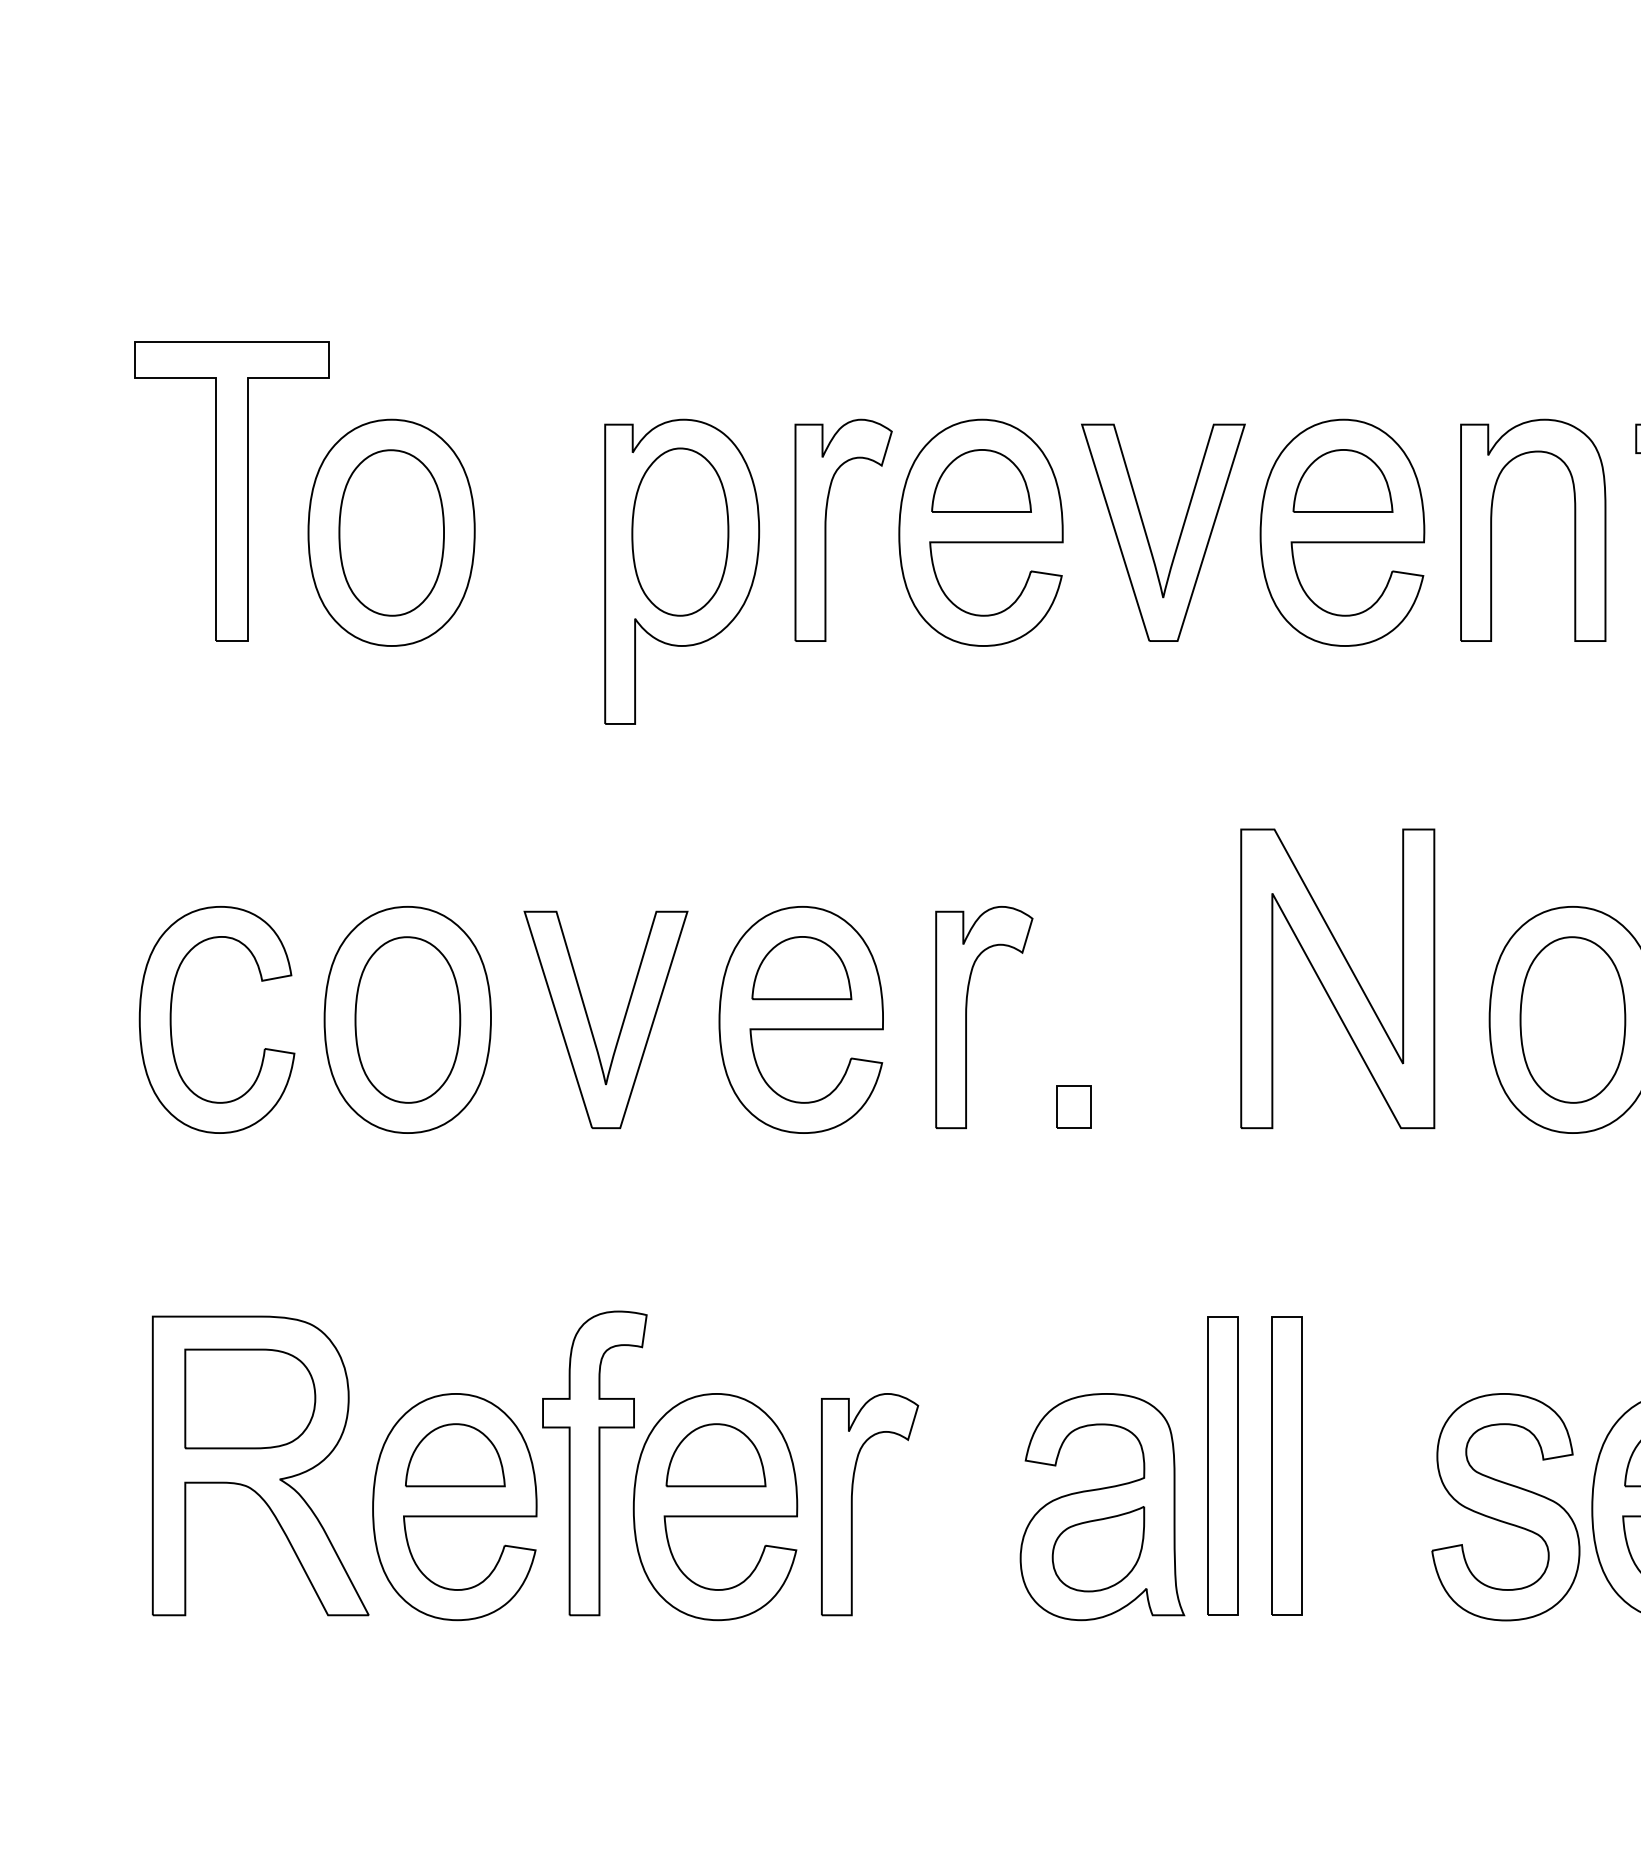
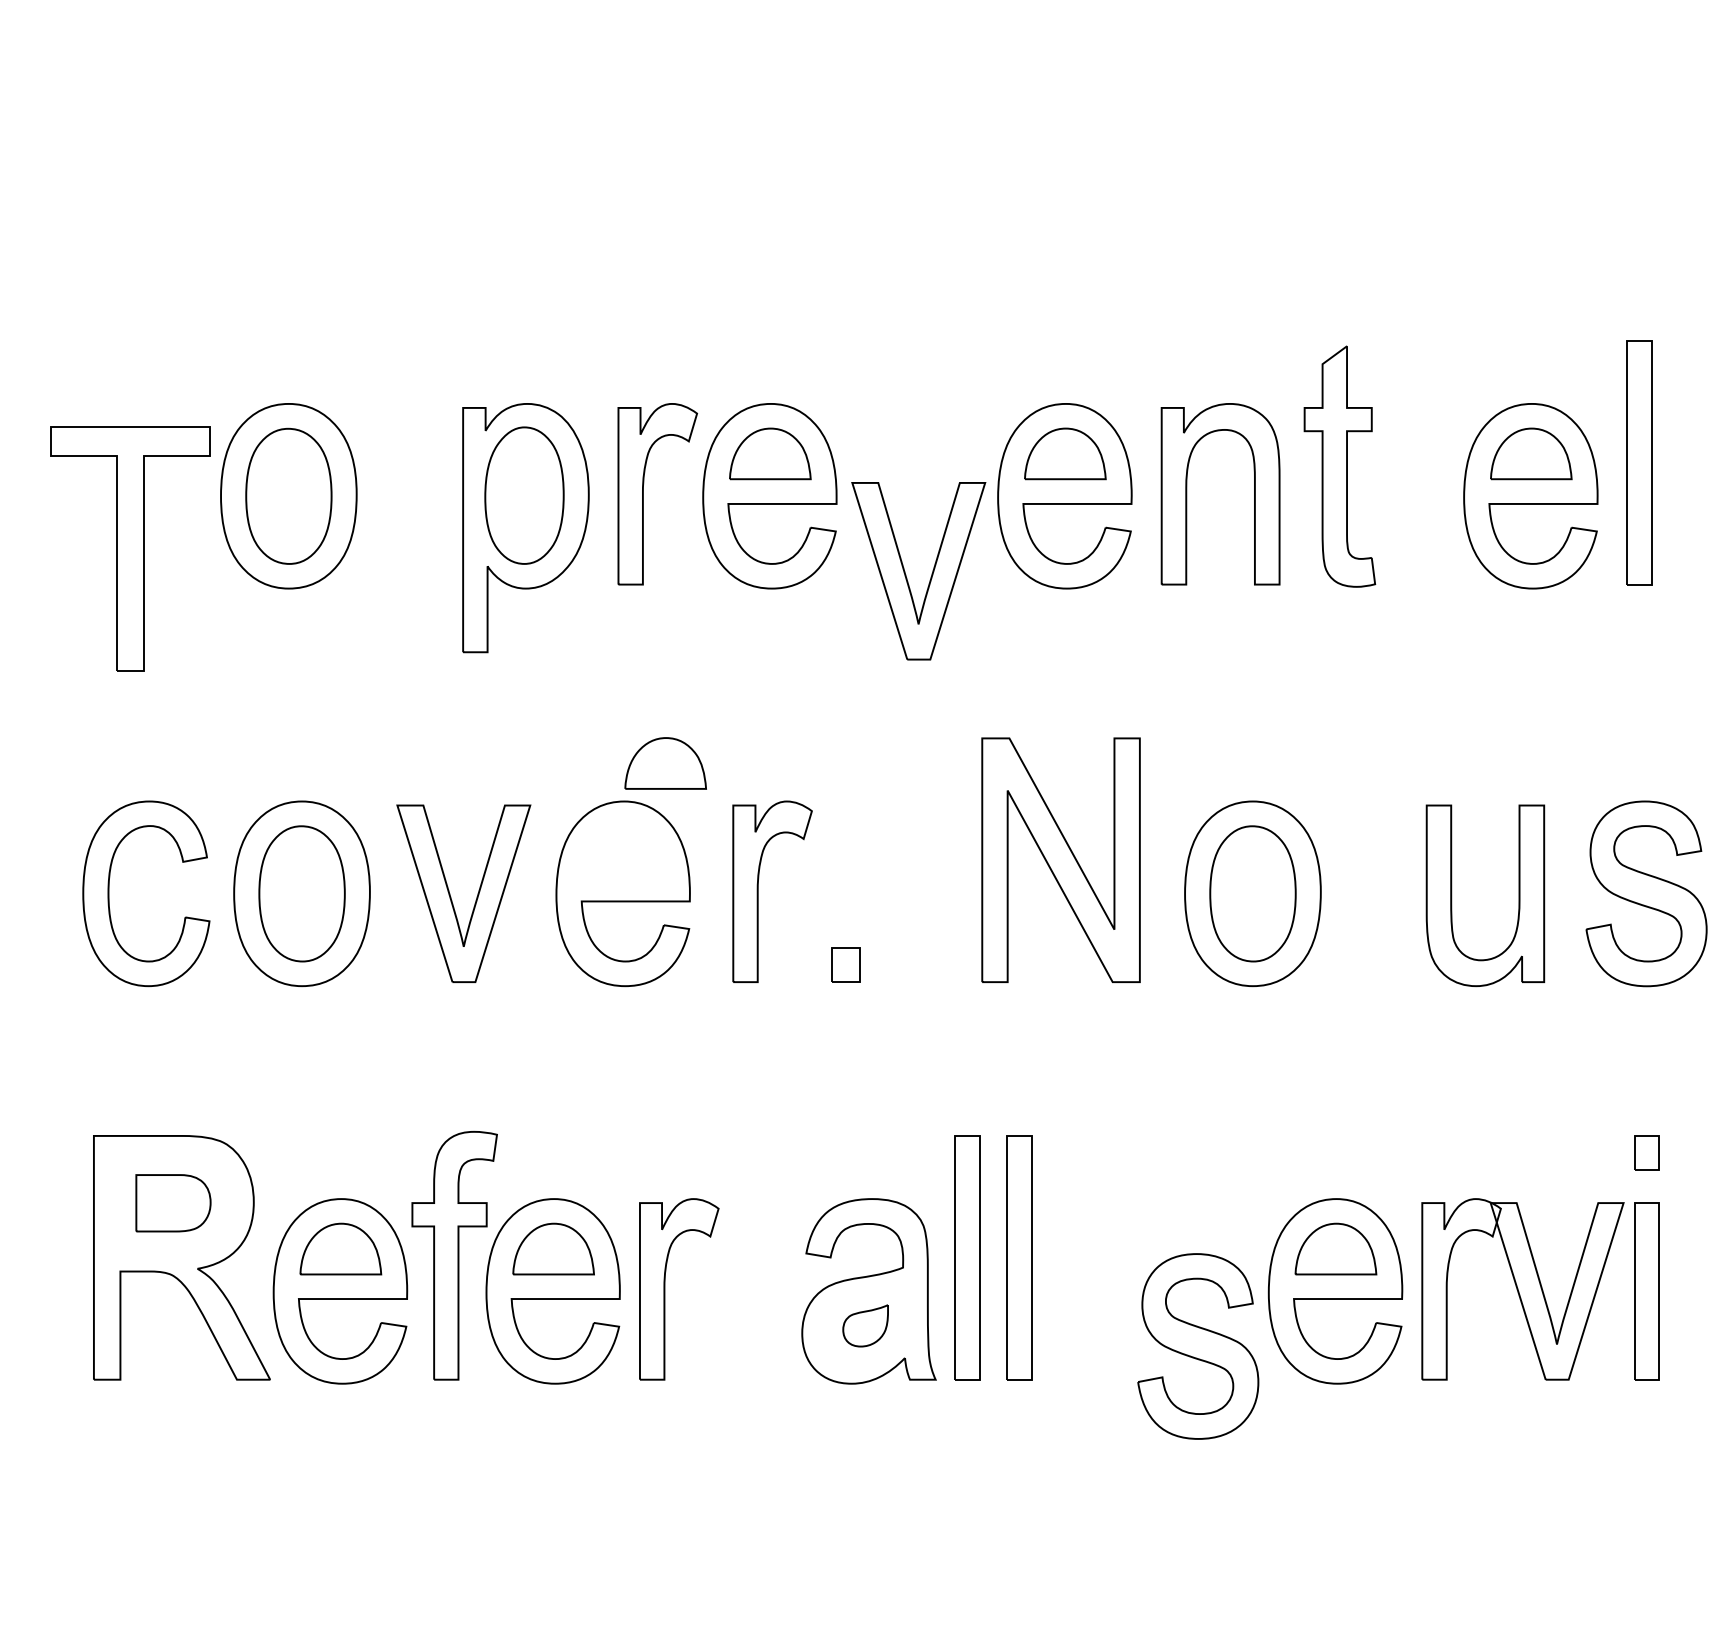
part: (231, 491) -> (130, 548), moved
part: (1148, 536) -> (906, 574), moved
part: (801, 968) -> (665, 763), moved
part: (250, 1399) -> (173, 1203), size x0.7
part: (1506, 1507) -> (1198, 1346), moved
part: (1098, 1548) -> (865, 1325), size x0.6

